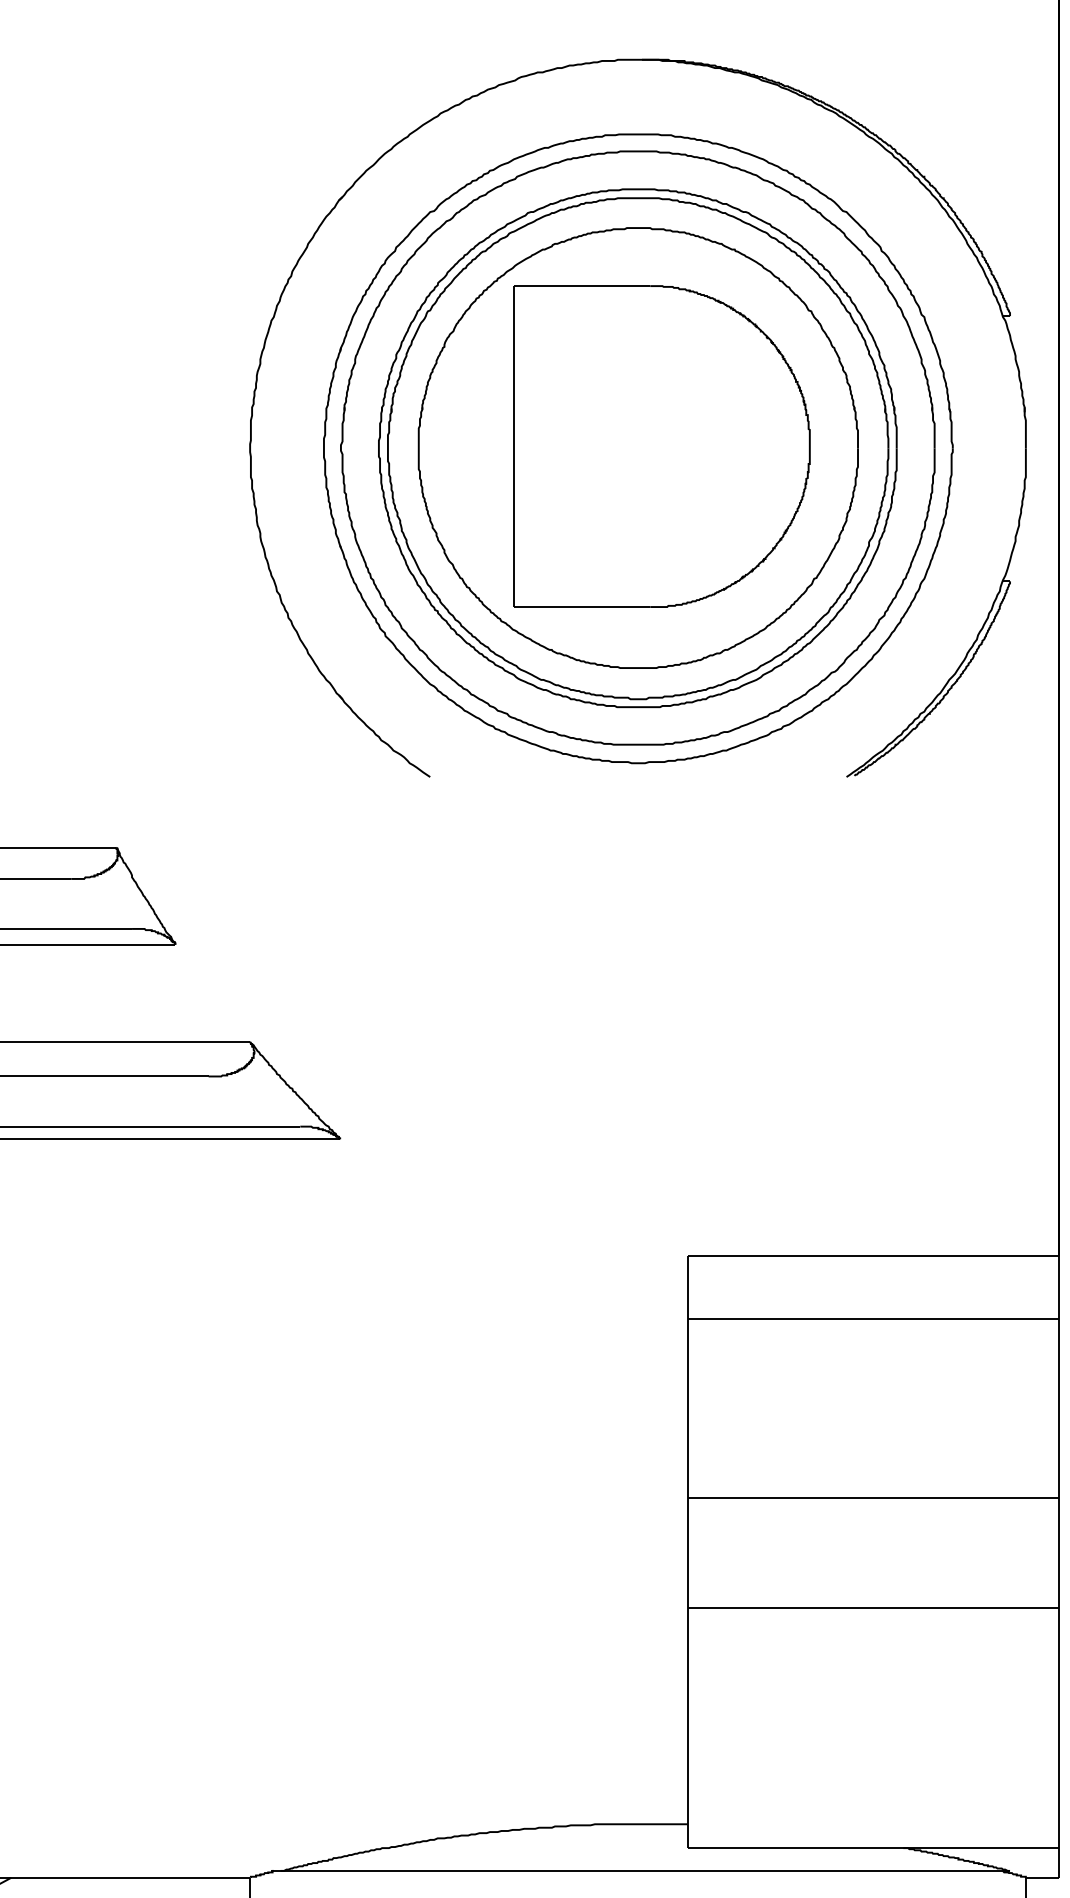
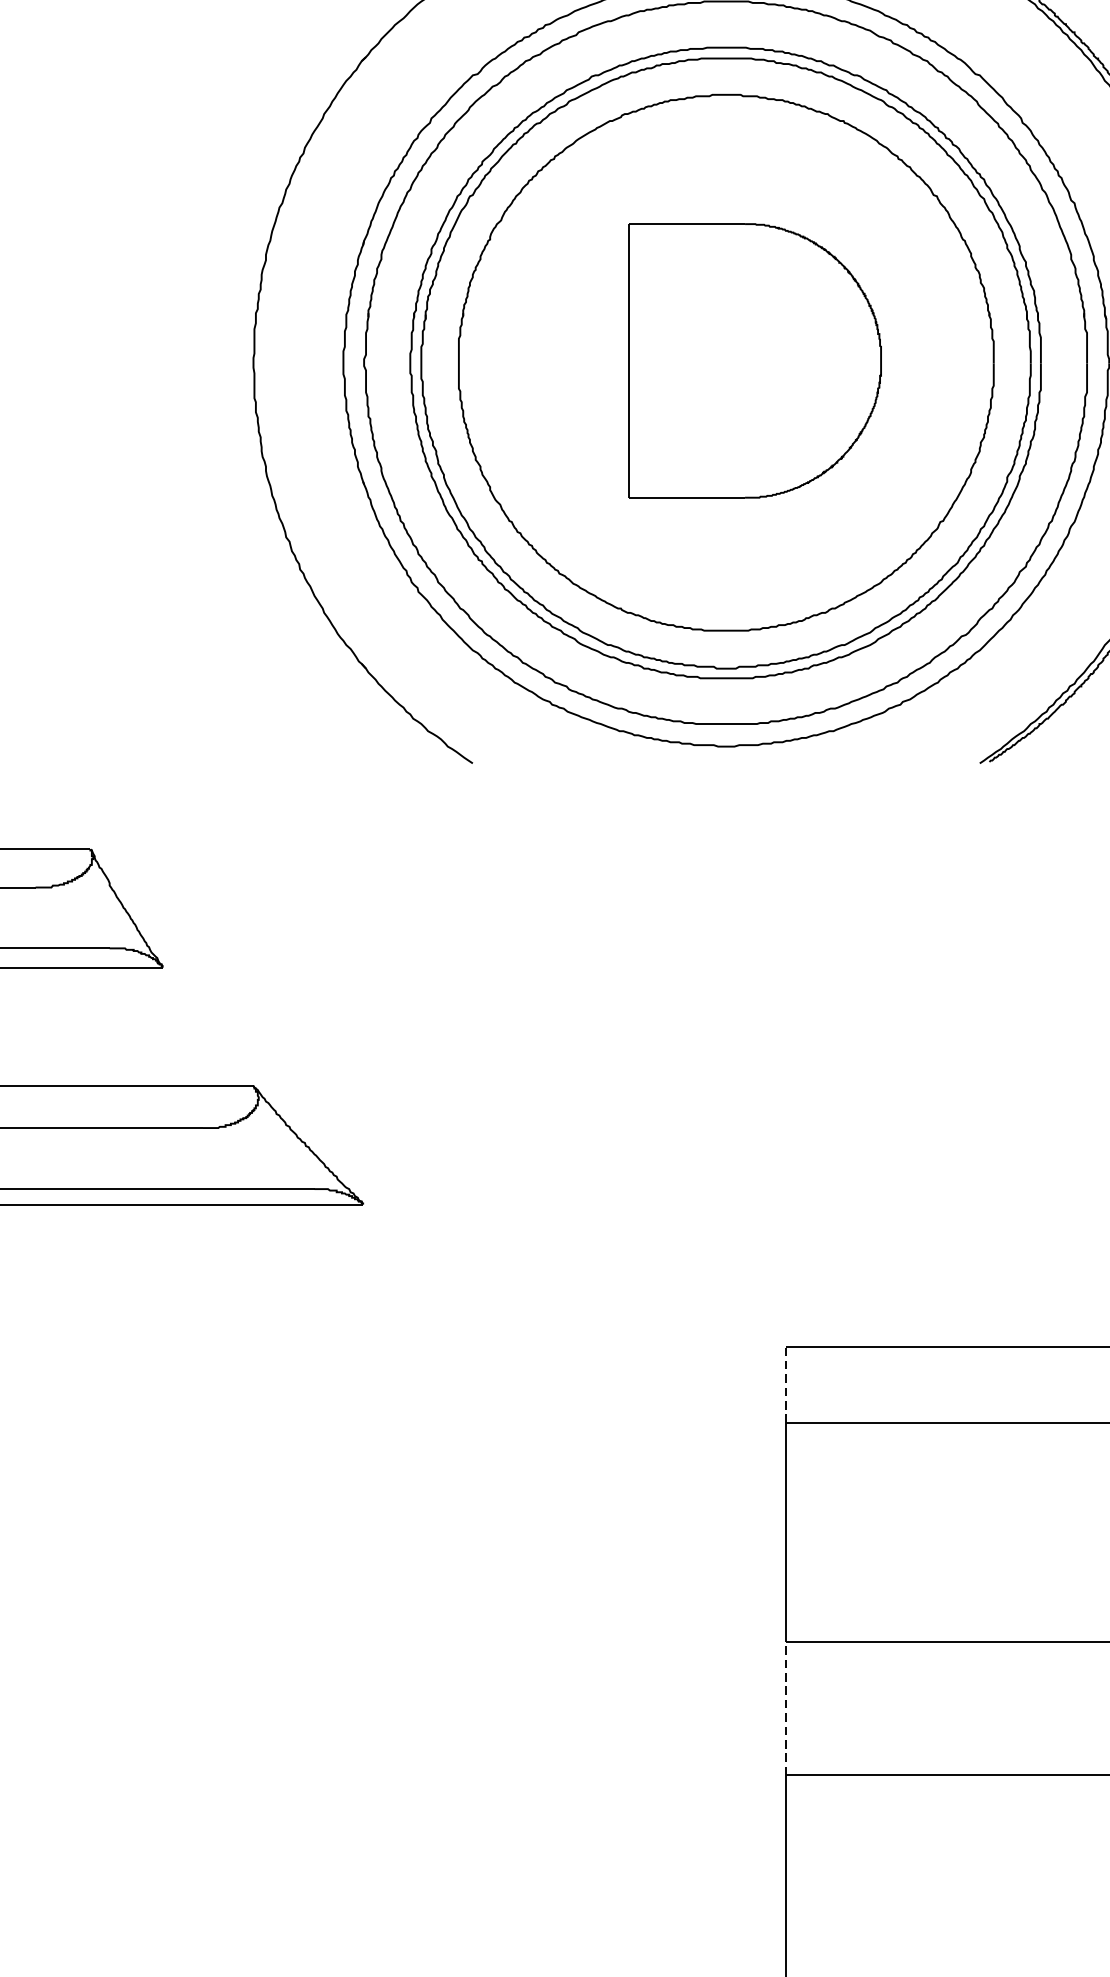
part: (661, 446) -> (754, 360), size x0.7
line: (687, 1286) -> (786, 1383), solid -> dashed
line: (687, 1553) -> (786, 1708), solid -> dashed

